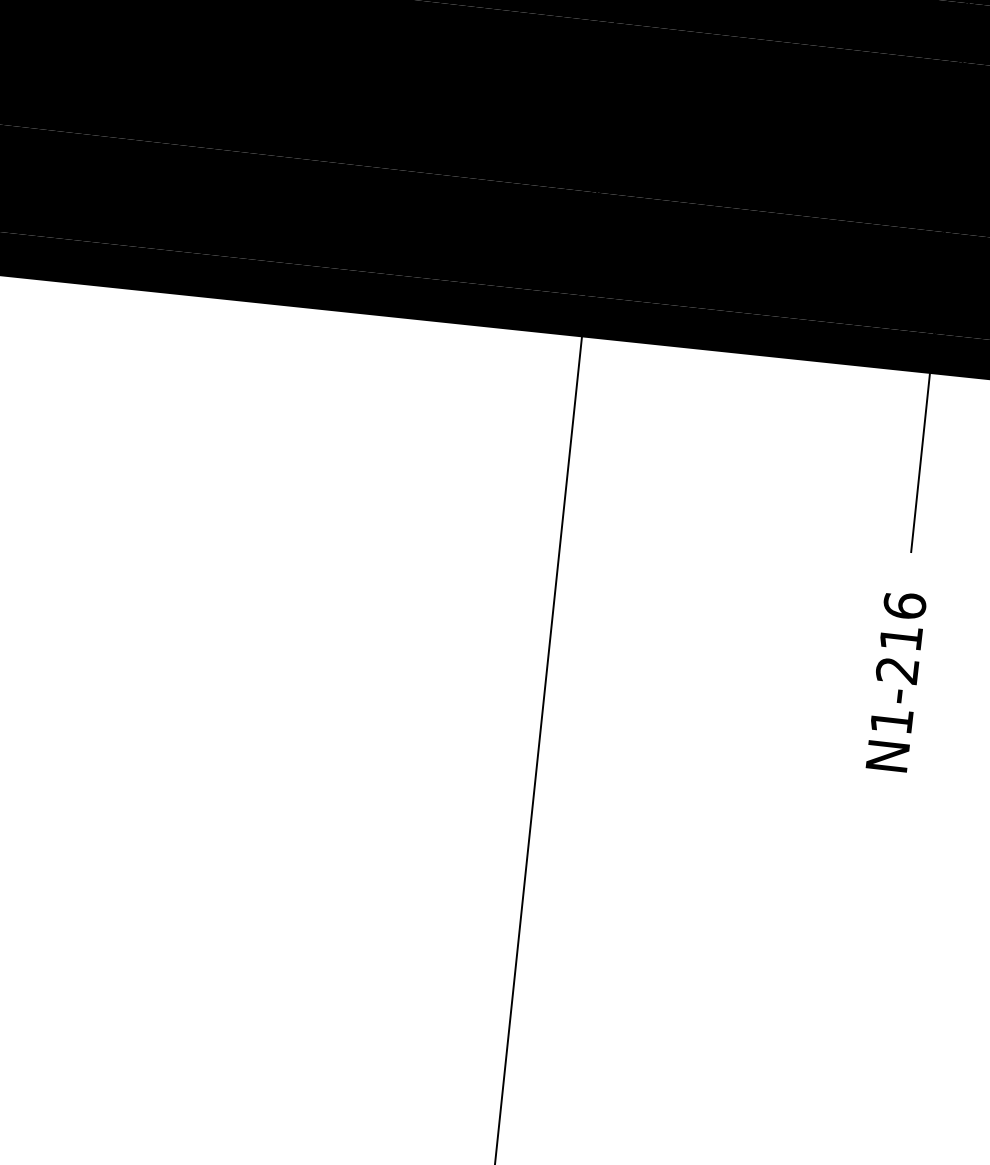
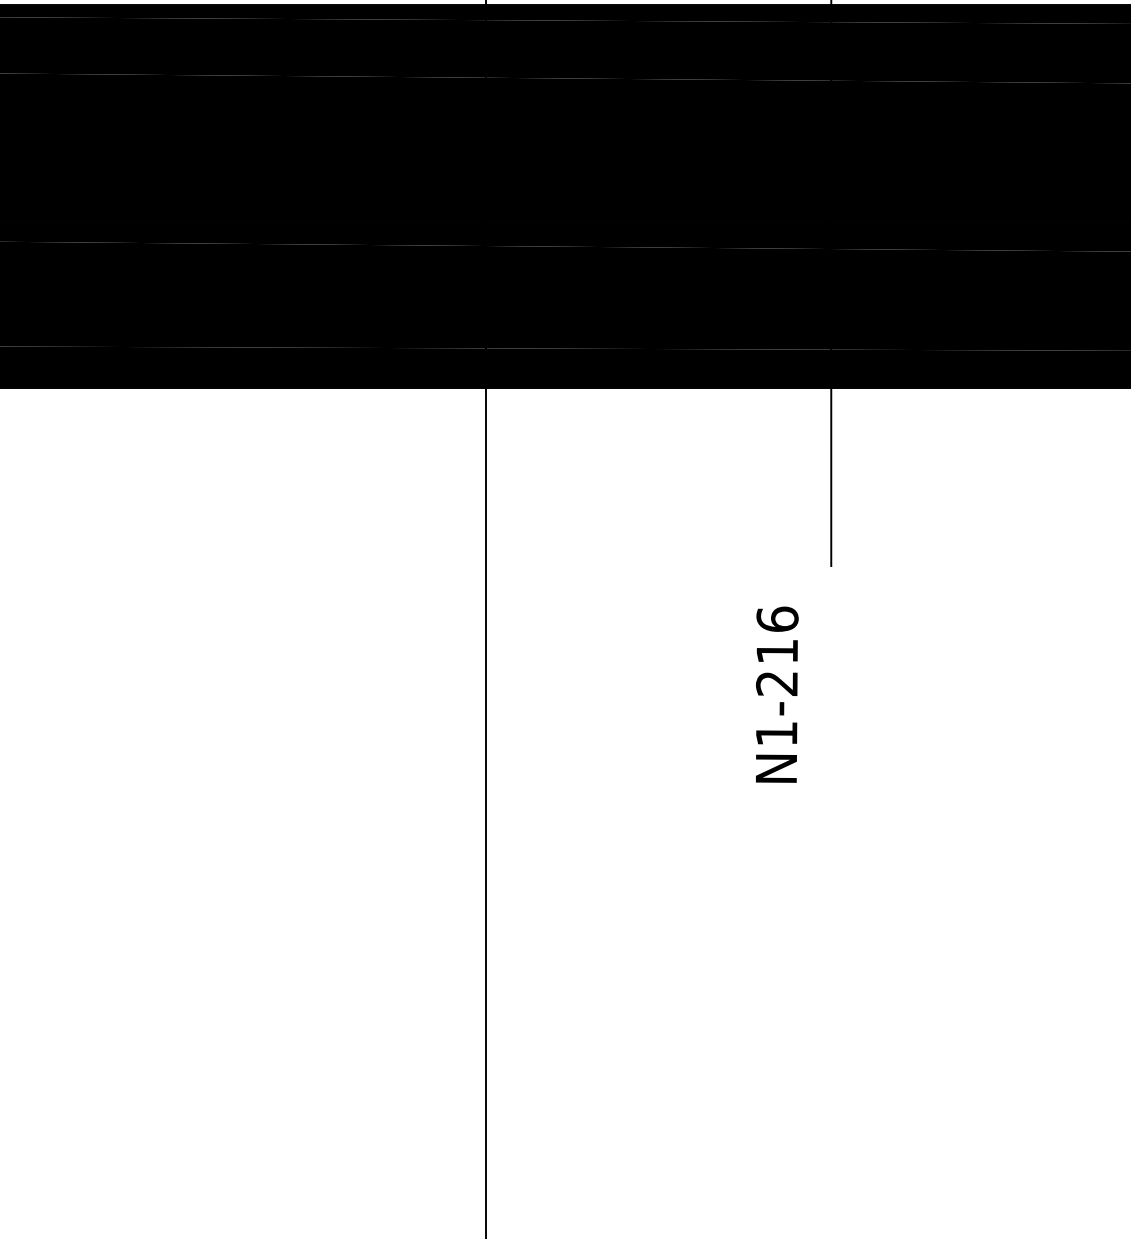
text: (896, 681) -> (777, 694), moved

